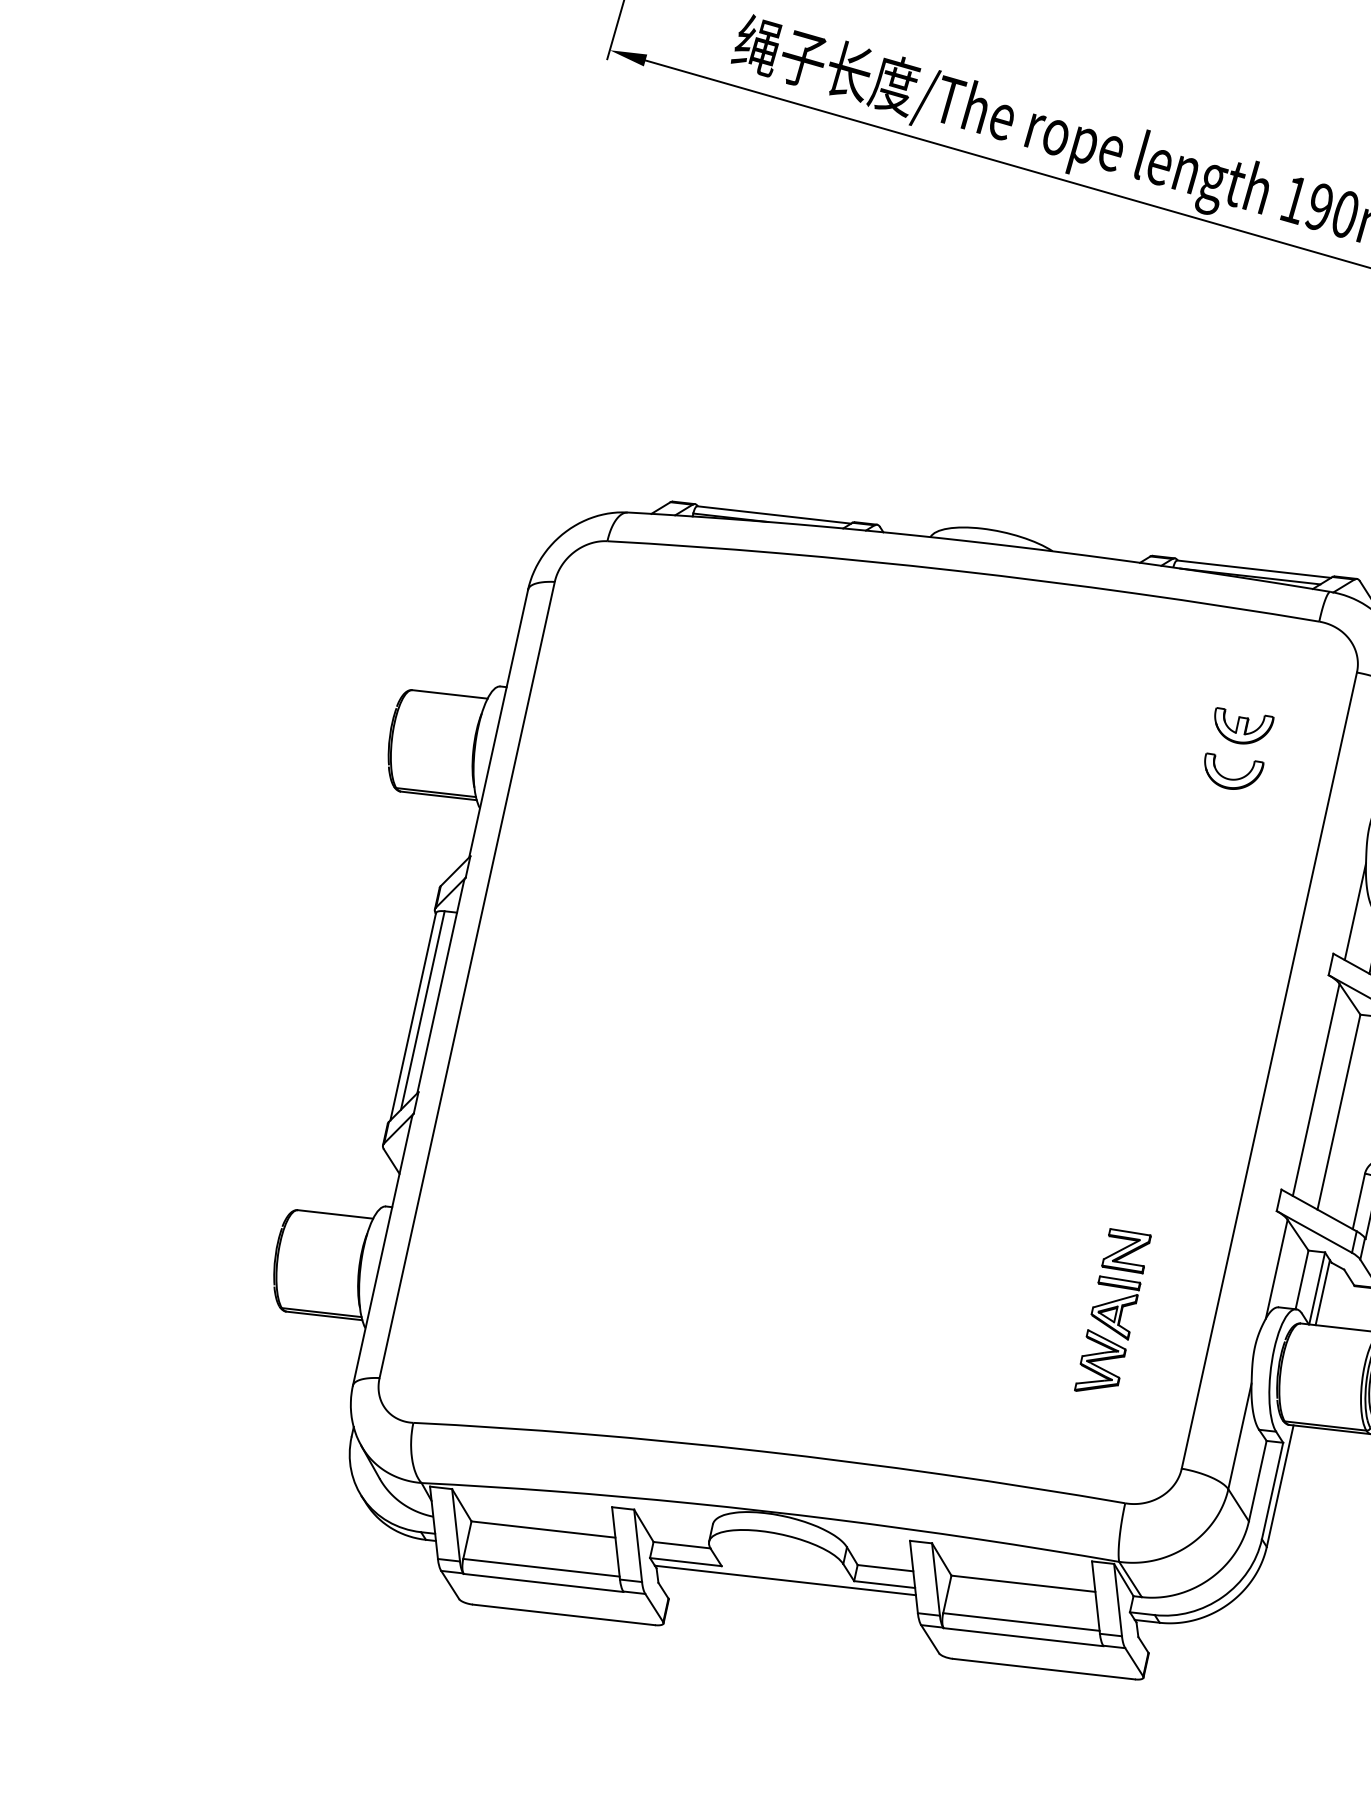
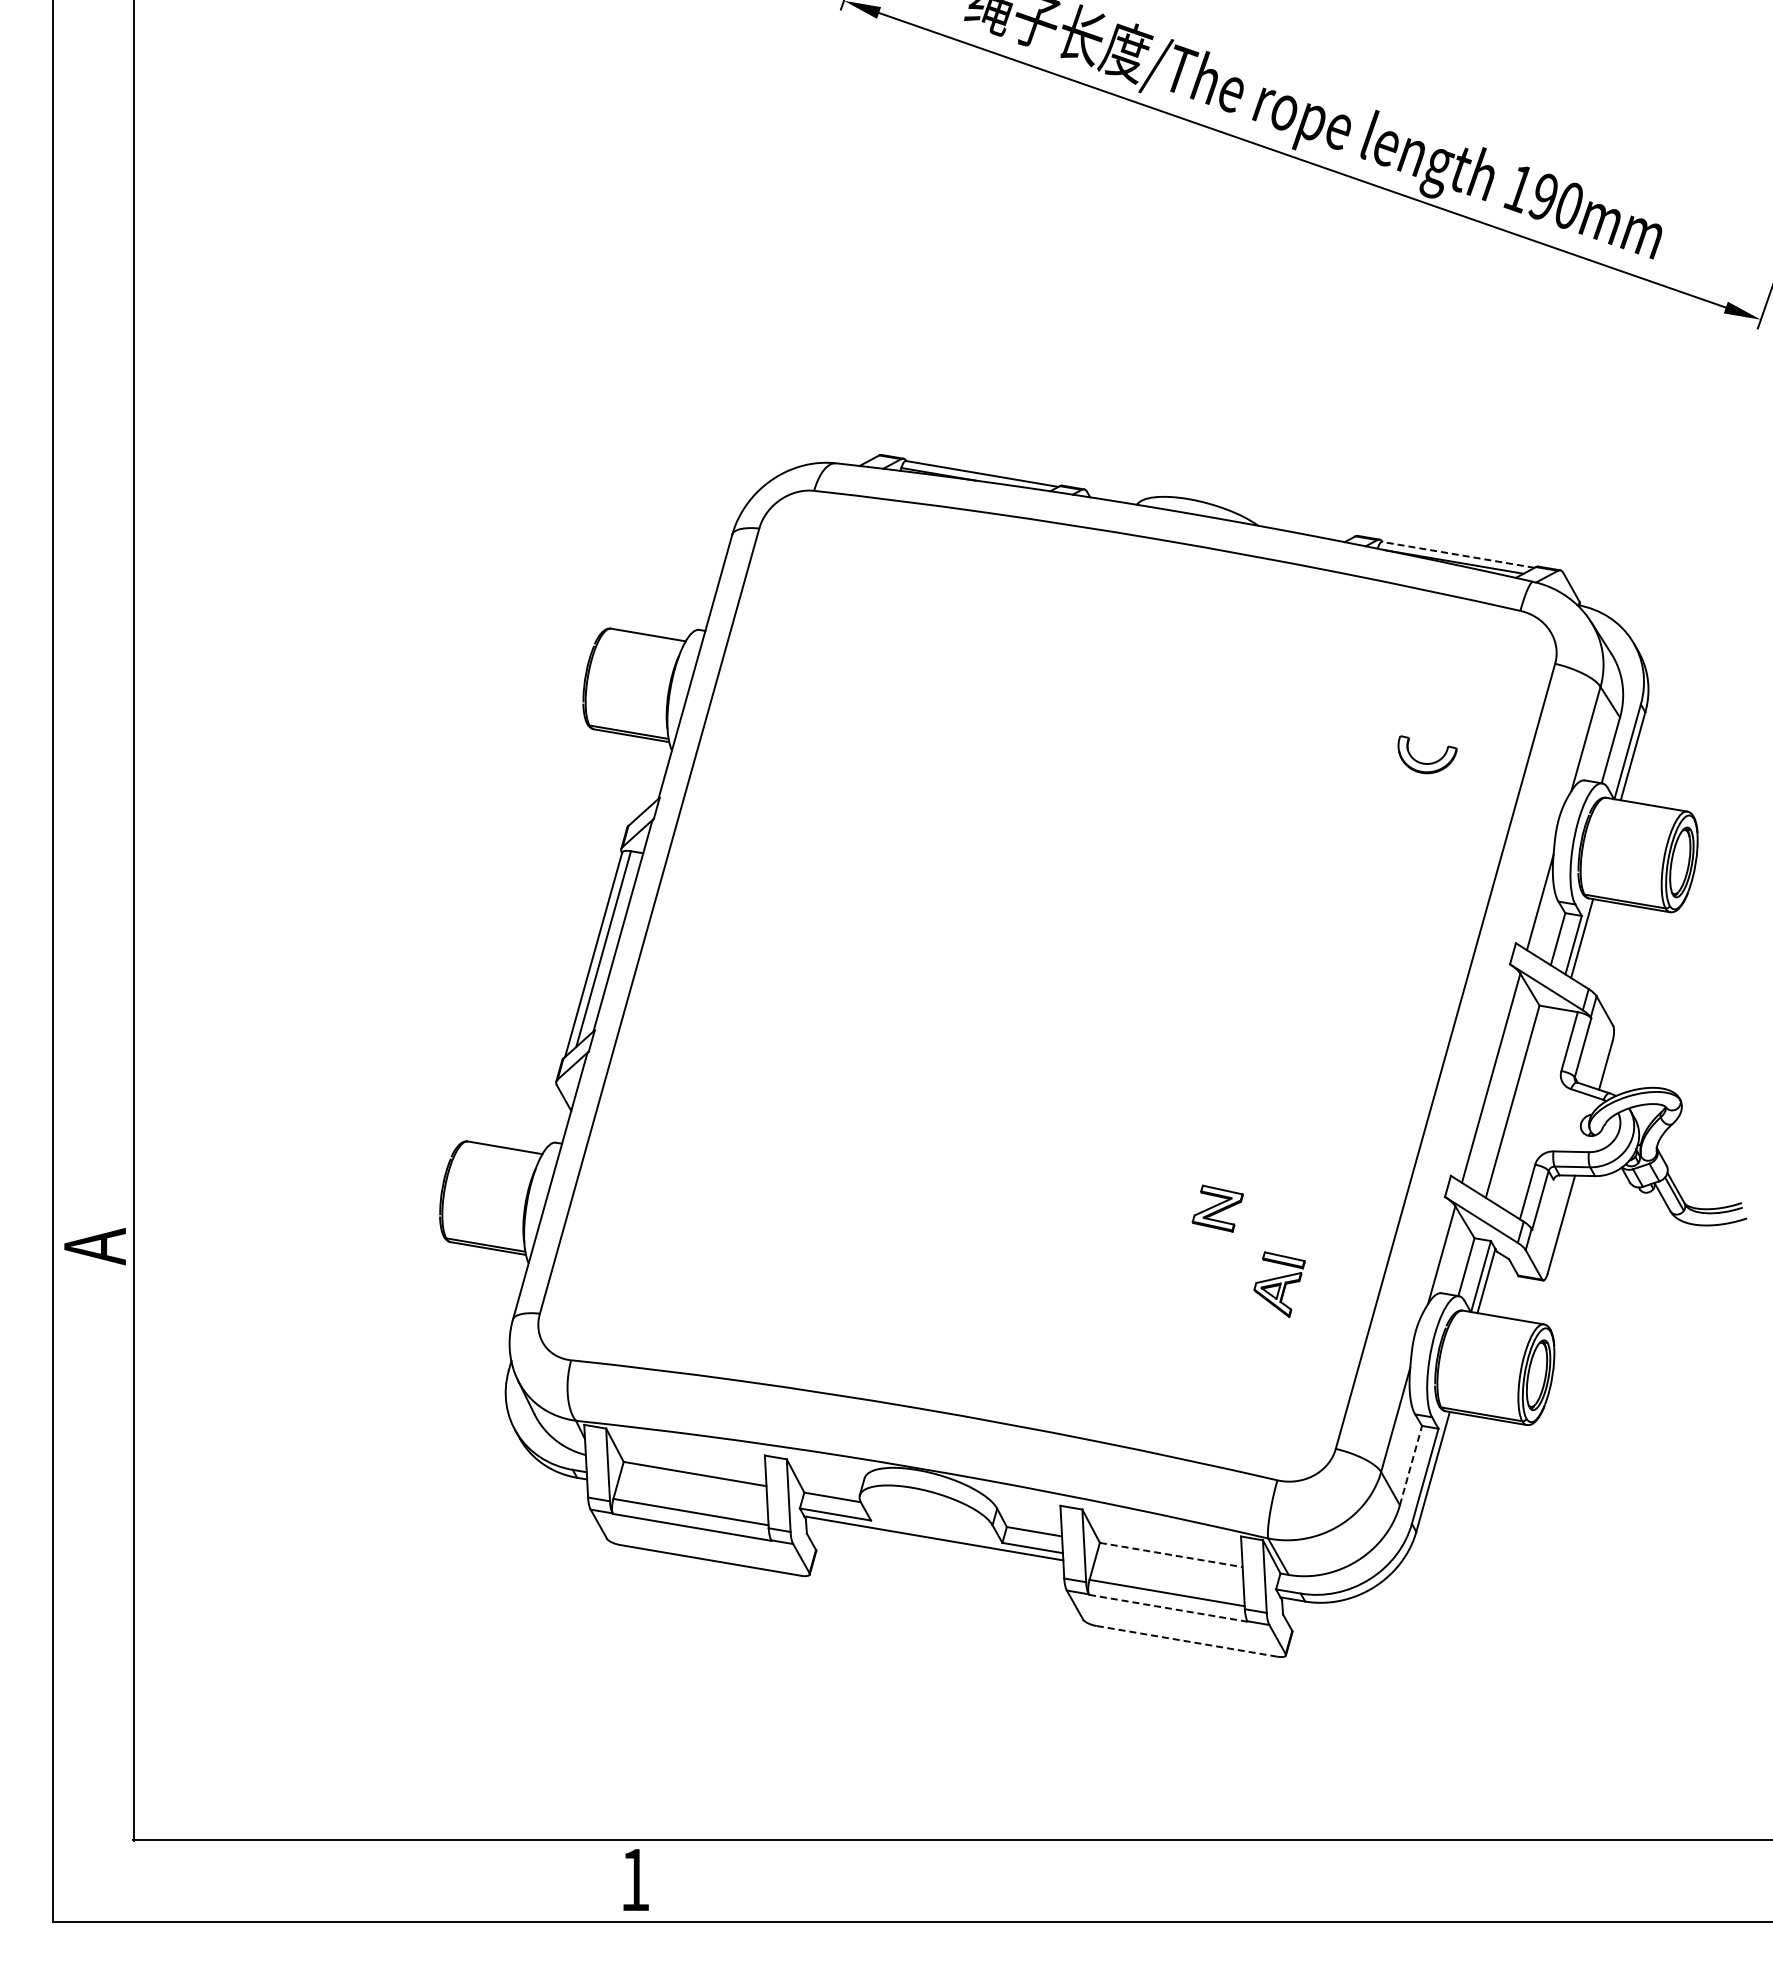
line: (1253, 568) -> (1457, 554), solid -> dashed
part: (1245, 724) -> (1440, 709), removed
part: (1126, 1251) -> (1217, 1208), moved
part: (1099, 1359) -> (1259, 1335), removed
line: (1258, 1481) -> (1411, 1465), solid -> dashed
line: (1023, 1584) -> (1171, 1555), solid -> dashed
line: (1023, 1637) -> (1168, 1608), solid -> dashed
line: (1043, 1669) -> (1186, 1641), solid -> dashed

